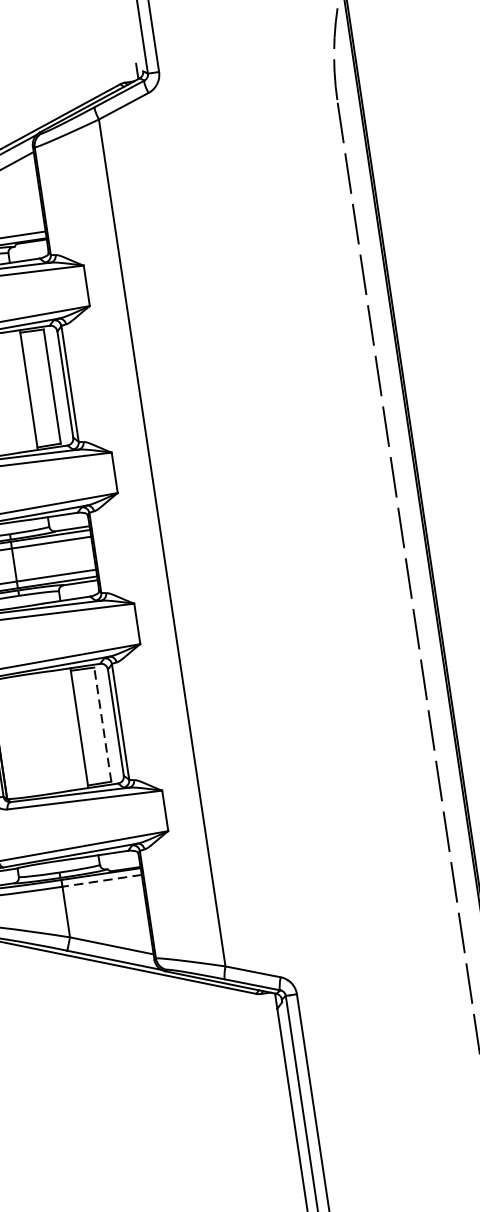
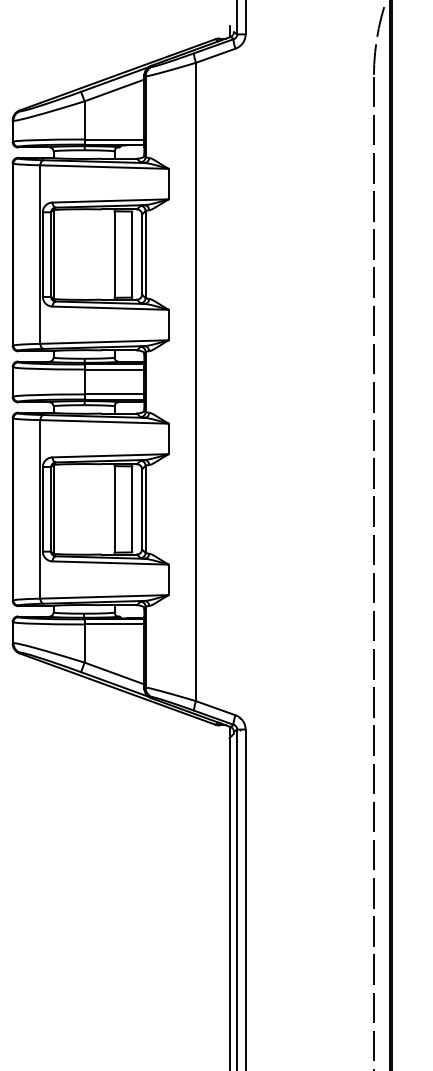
line: (103, 723) -> (132, 508), dashed -> solid
line: (102, 880) -> (114, 624), dashed -> solid

